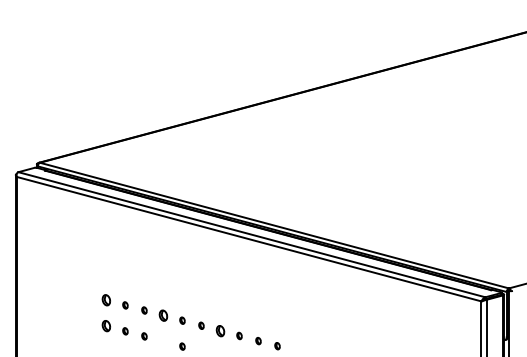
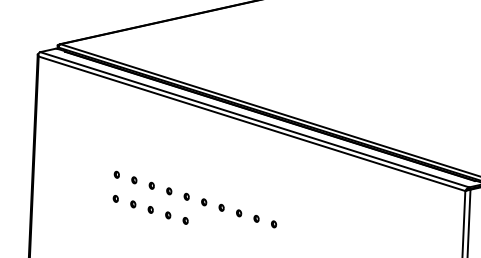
part: (106, 300) -> (116, 174), size x0.62
part: (163, 315) -> (169, 191), size x0.62
part: (106, 326) -> (115, 199), size x0.62
part: (220, 330) -> (221, 207), size x0.62
part: (163, 341) -> (168, 215), added

